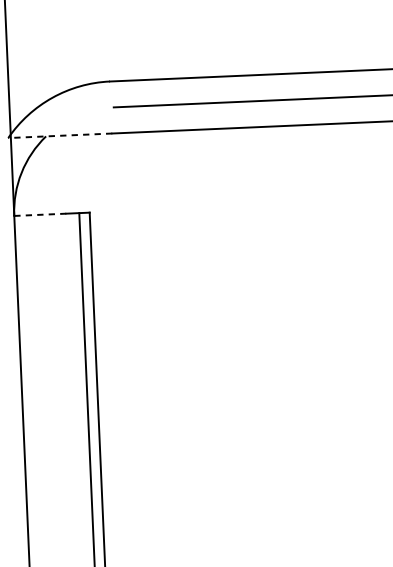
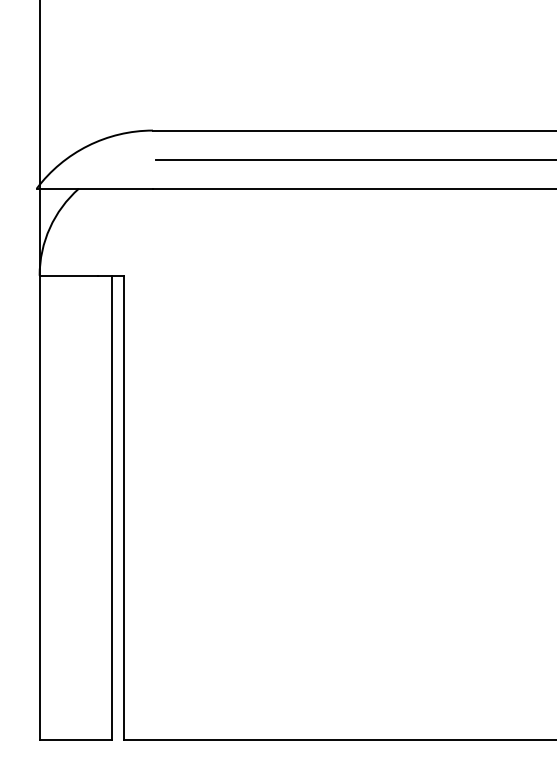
line: (59, 135) -> (94, 188), dashed -> solid
line: (40, 214) -> (69, 275), dashed -> solid

